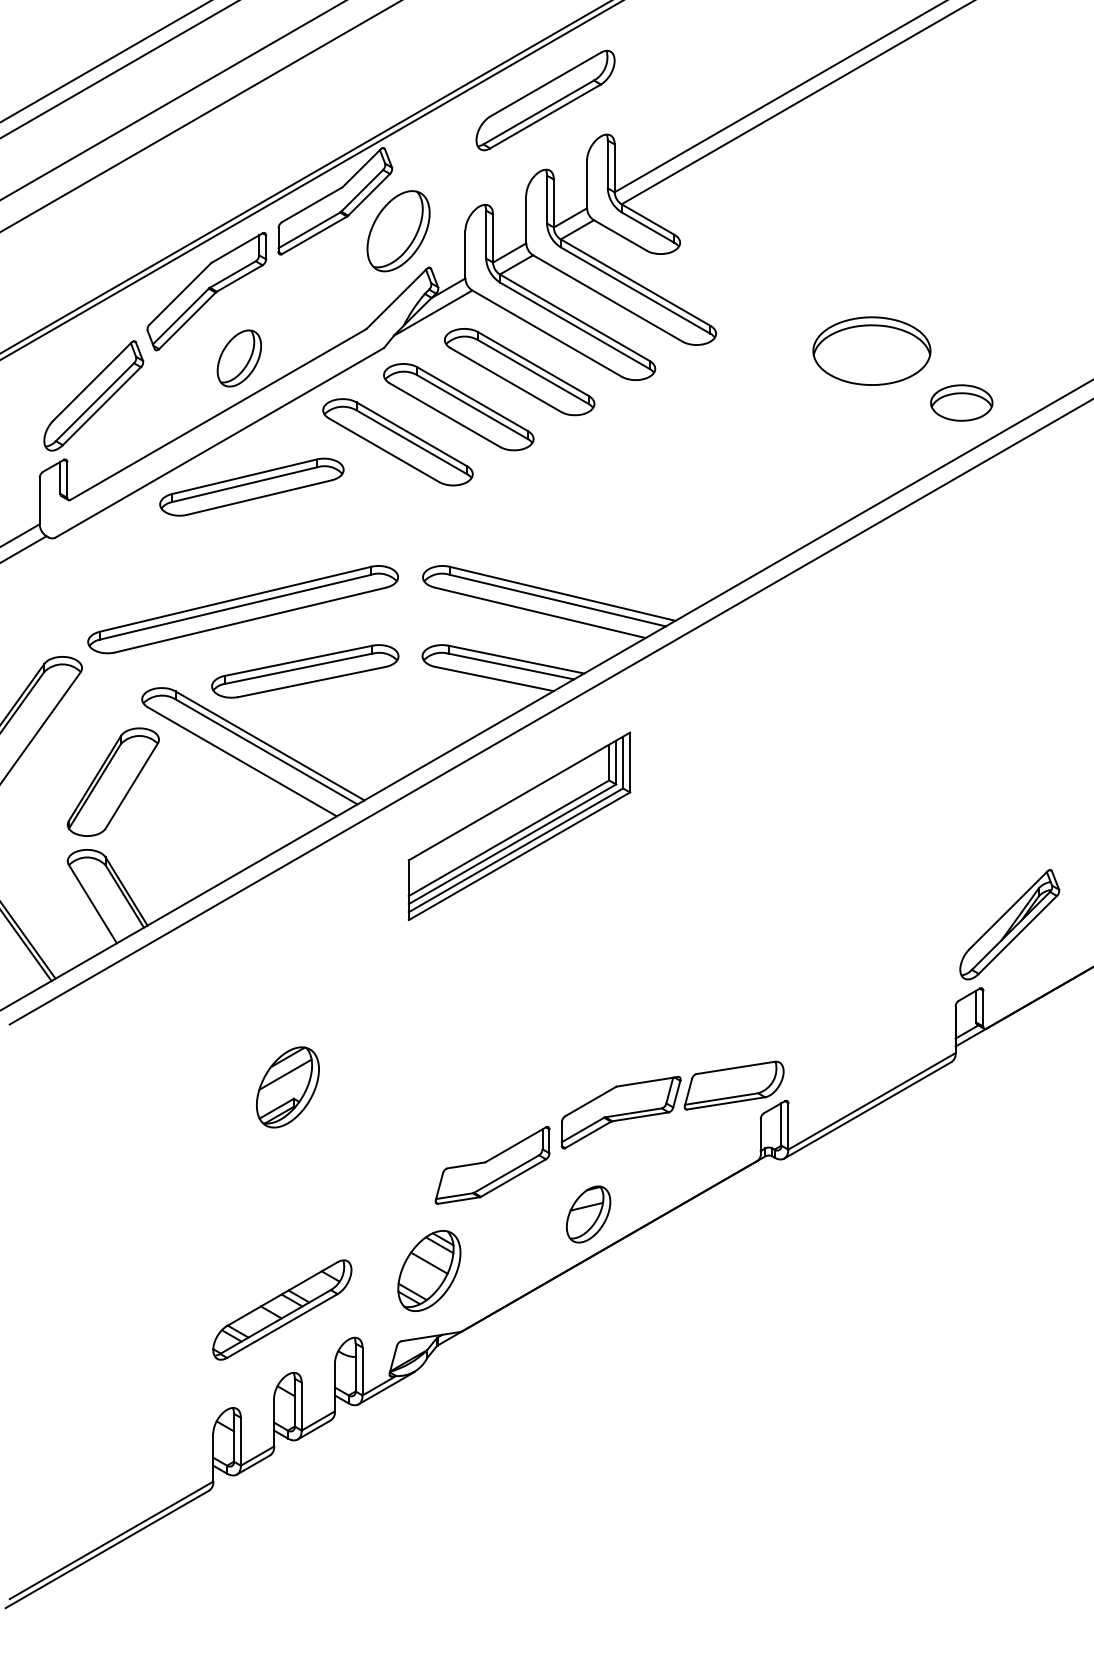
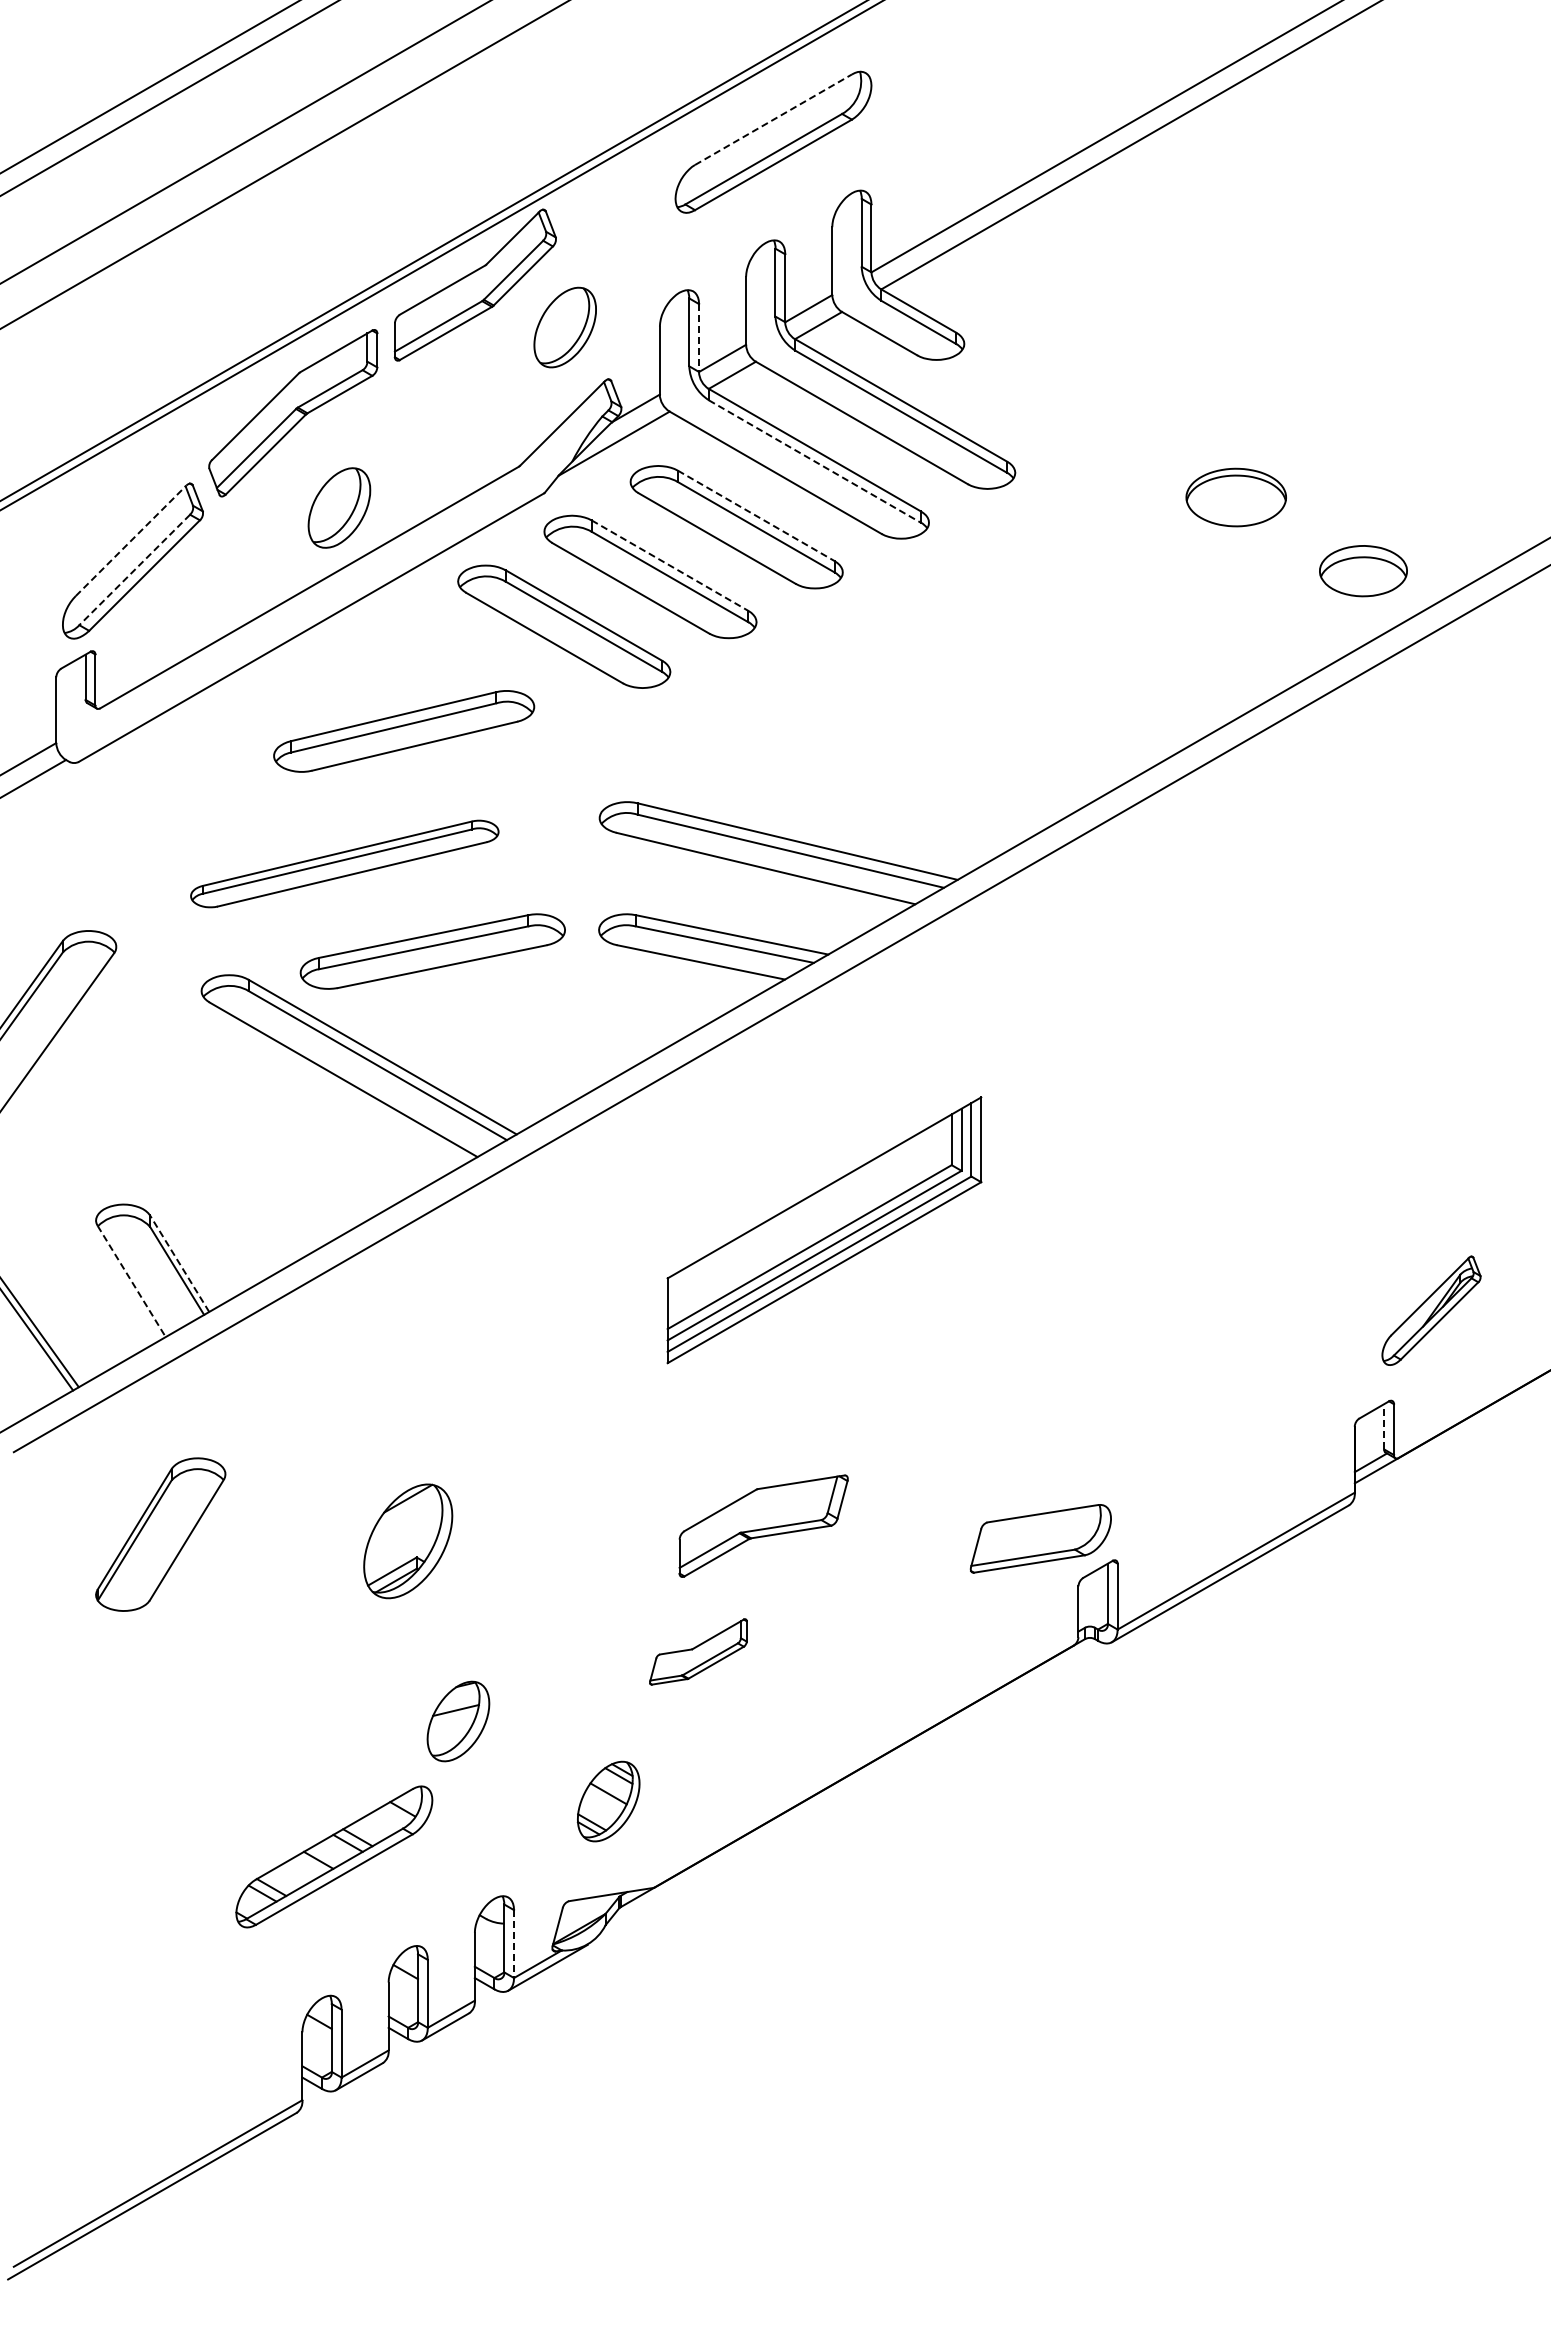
line: (545, 84) -> (773, 119), solid -> dashed
part: (398, 231) -> (565, 327), size x0.7
line: (493, 238) -> (699, 338), solid -> dashed
line: (575, 325) -> (815, 461), solid -> dashed
part: (872, 351) -> (1236, 497), size x0.6
line: (533, 363) -> (756, 515), solid -> dashed
line: (92, 381) -> (131, 540), solid -> dashed
line: (472, 399) -> (670, 565), solid -> dashed
line: (94, 402) -> (134, 570), solid -> dashed
part: (252, 487) -> (404, 731), moved
part: (242, 609) -> (344, 863), size x0.7
part: (113, 782) -> (160, 1534), moved
part: (519, 826) -> (824, 1230), moved
line: (126, 891) -> (179, 1263), solid -> dashed
line: (92, 904) -> (131, 1281), solid -> dashed
part: (1009, 924) -> (1431, 1310), size x0.7
line: (976, 1006) -> (1384, 1426), solid -> dashed
line: (285, 1074) -> (404, 1522), removed
part: (621, 1112) -> (763, 1525), moved
part: (492, 1165) -> (698, 1651), size x0.6
part: (588, 1214) -> (458, 1721), moved
part: (429, 1270) -> (608, 1801), size x0.7
part: (282, 1309) -> (334, 1856), moved
line: (362, 1371) -> (514, 1944), solid -> dashed

